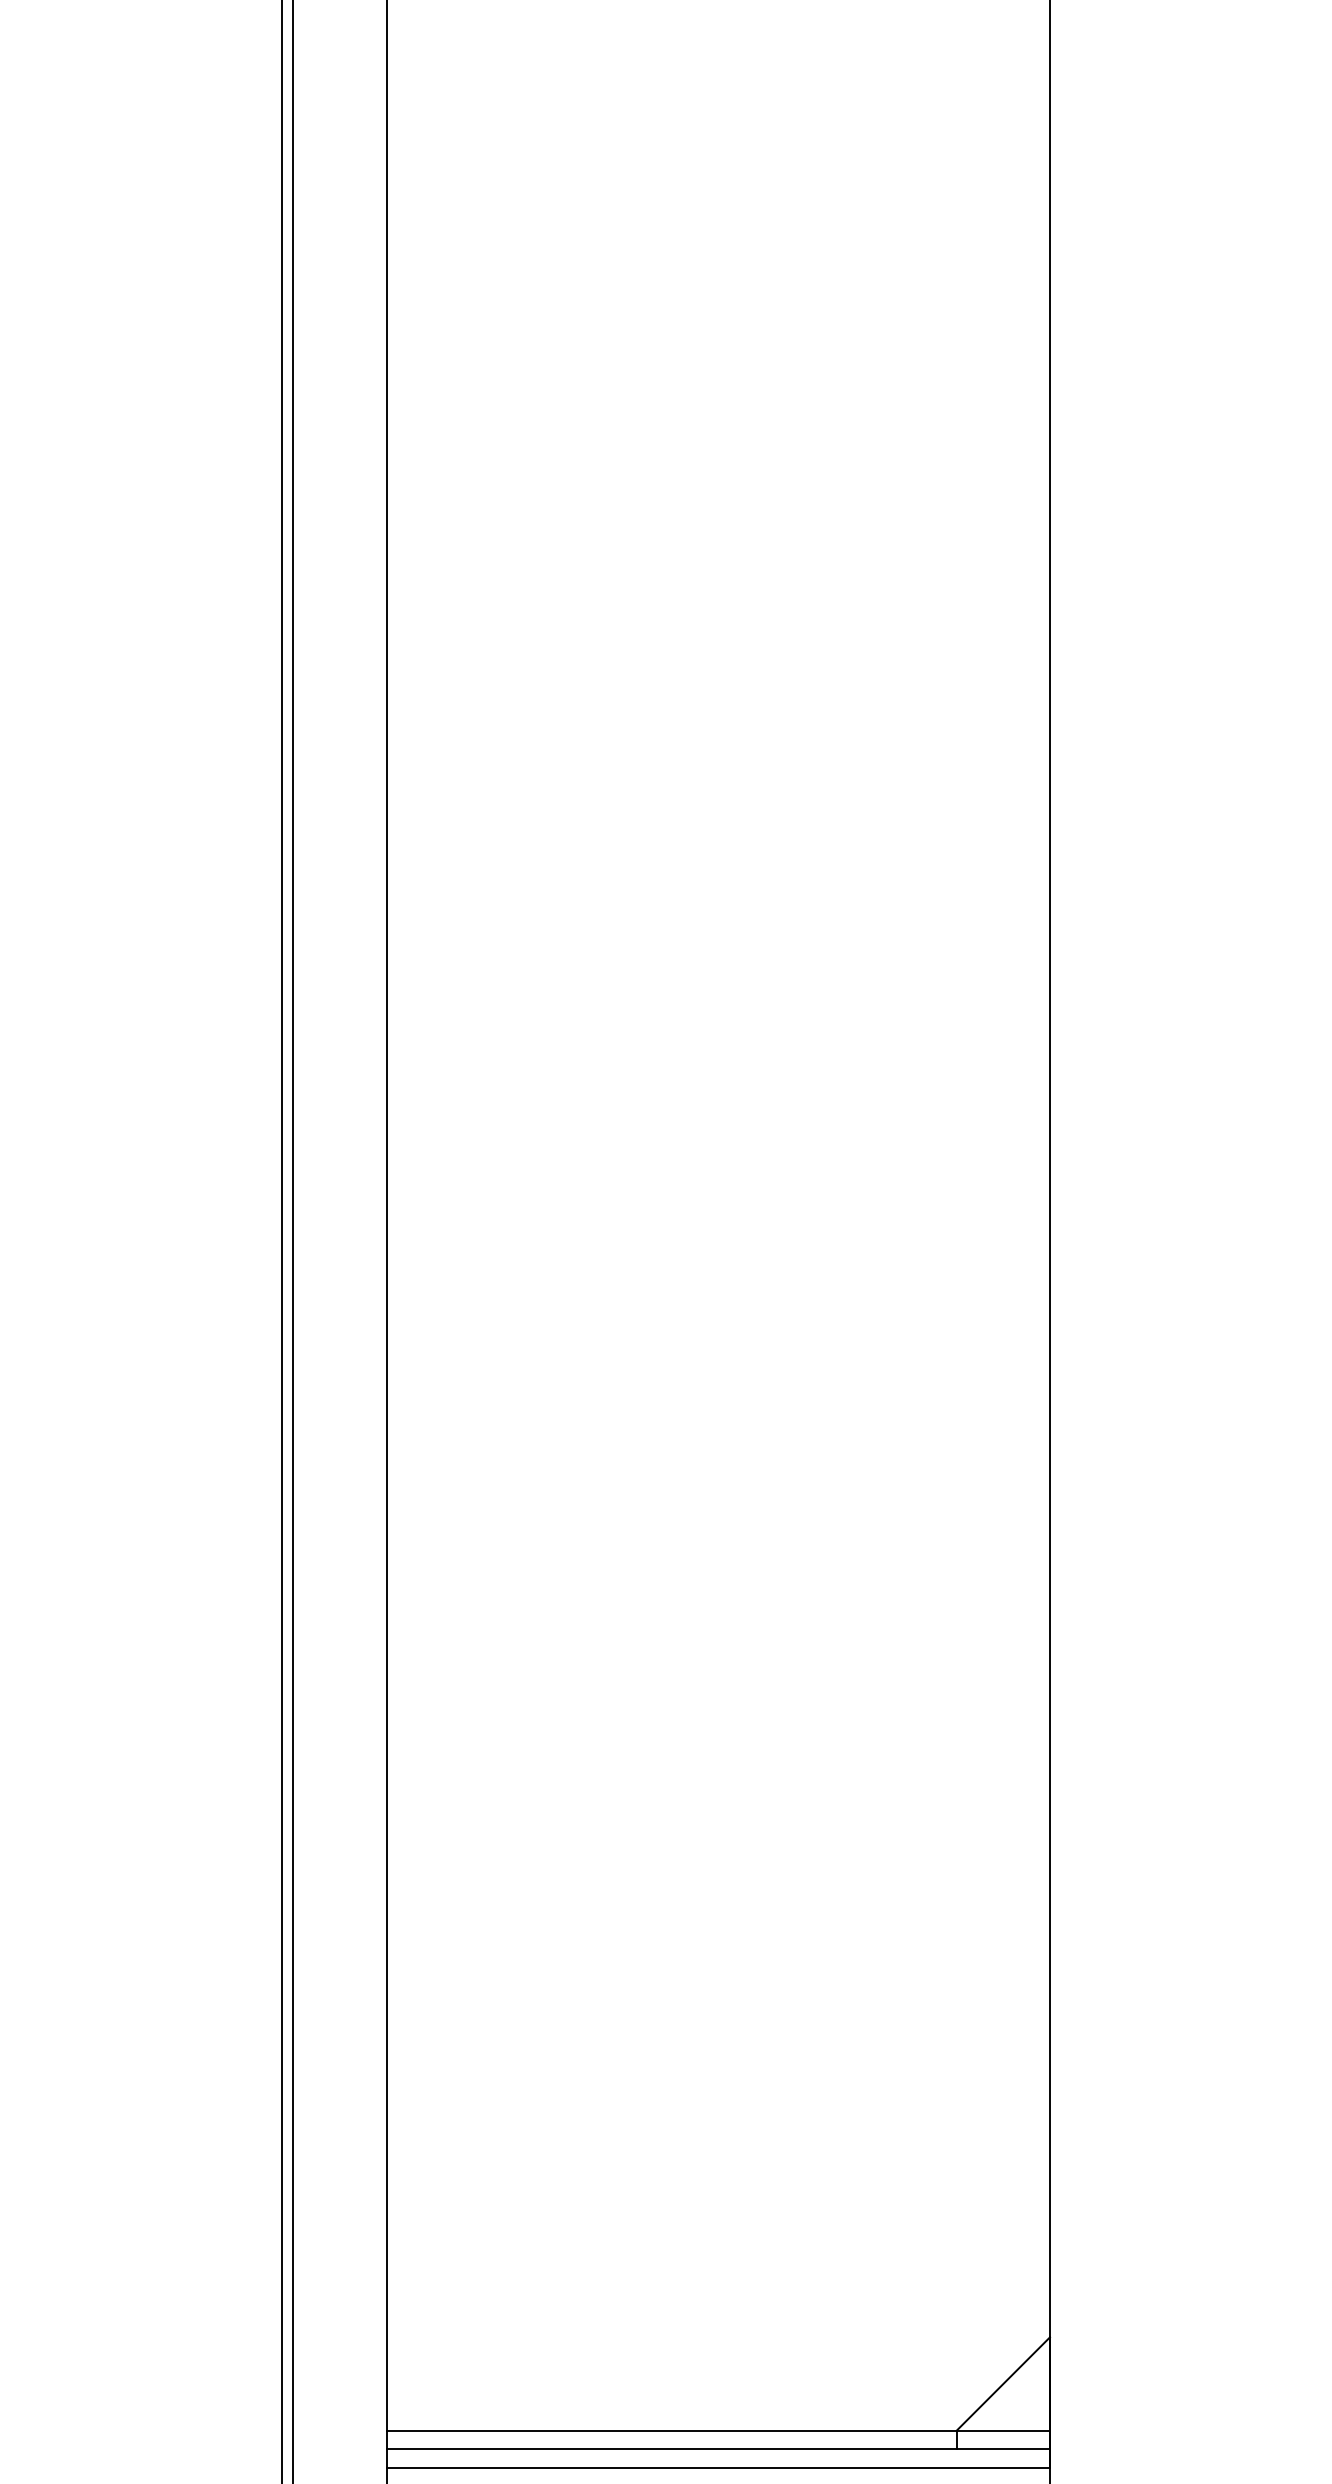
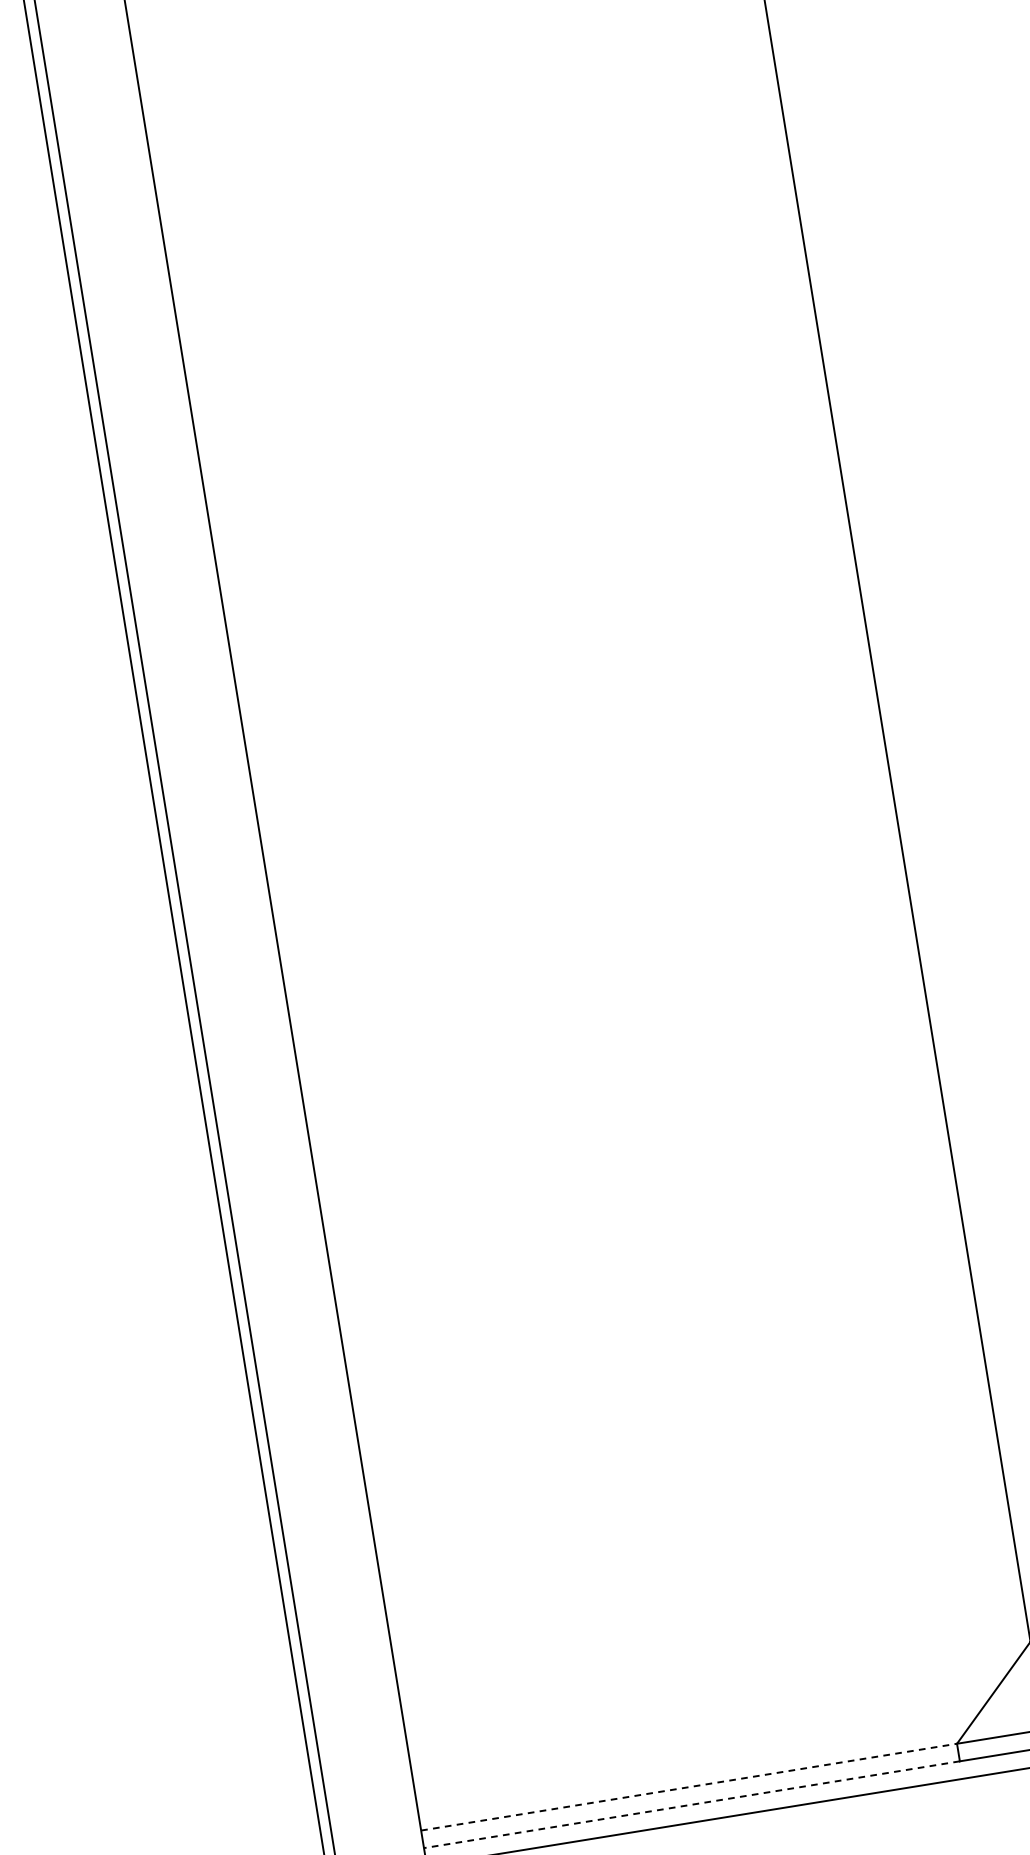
line: (672, 2430) -> (689, 1786), solid -> dashed
line: (671, 2449) -> (691, 1804), solid -> dashed

